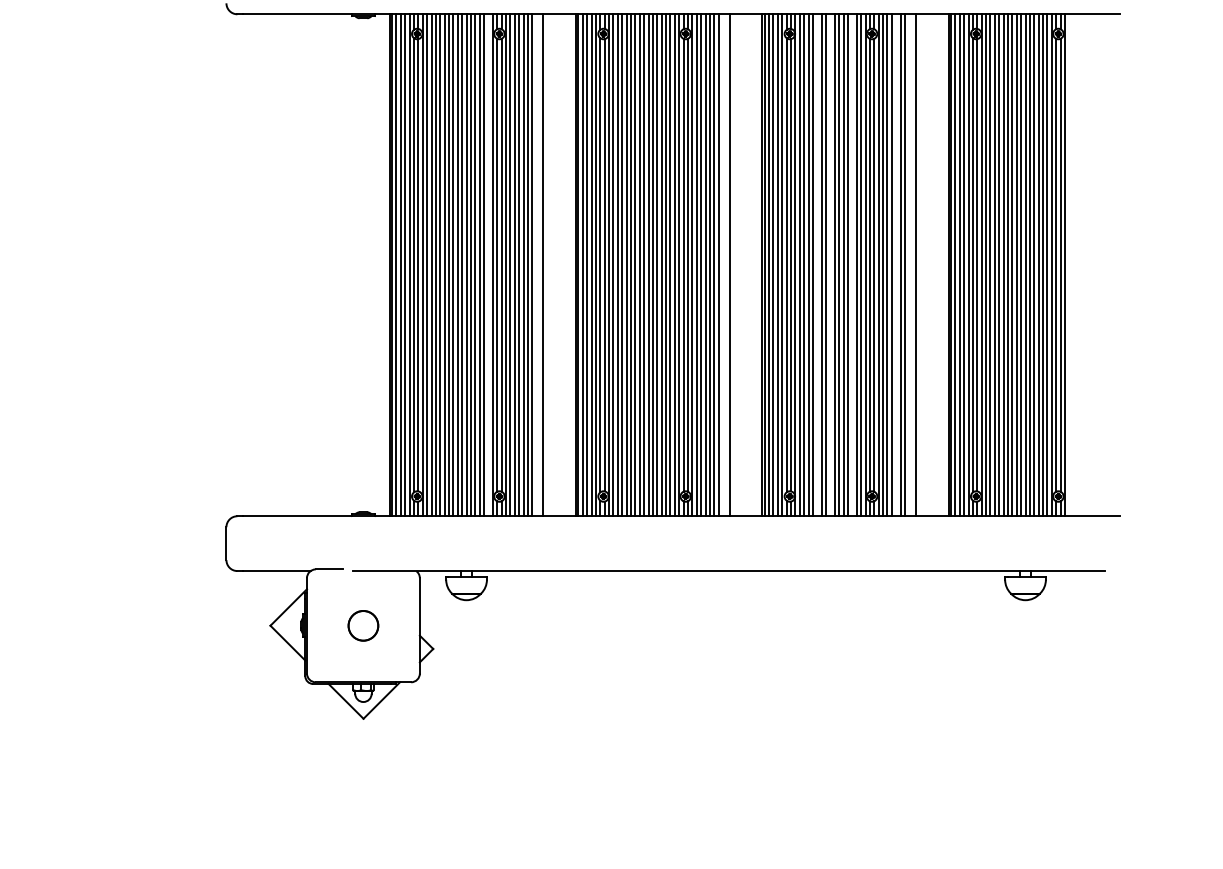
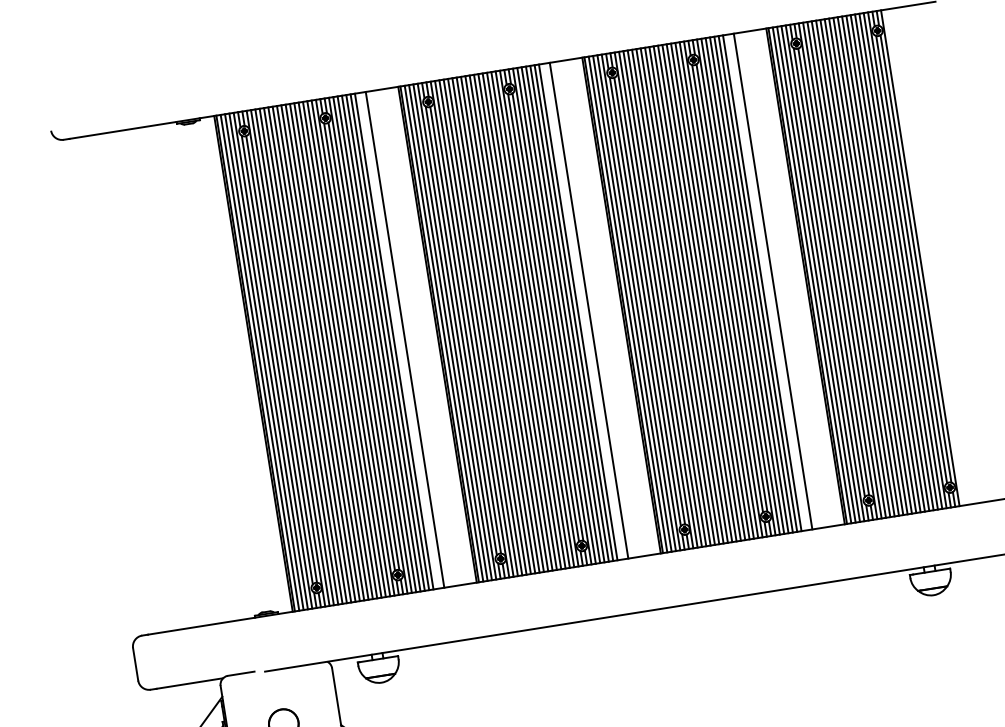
line: (488, 265) -> (350, 348), added
line: (817, 265) -> (675, 297), added
line: (830, 265) -> (688, 295), added
line: (852, 265) -> (710, 291), added
line: (896, 265) -> (753, 284), added

